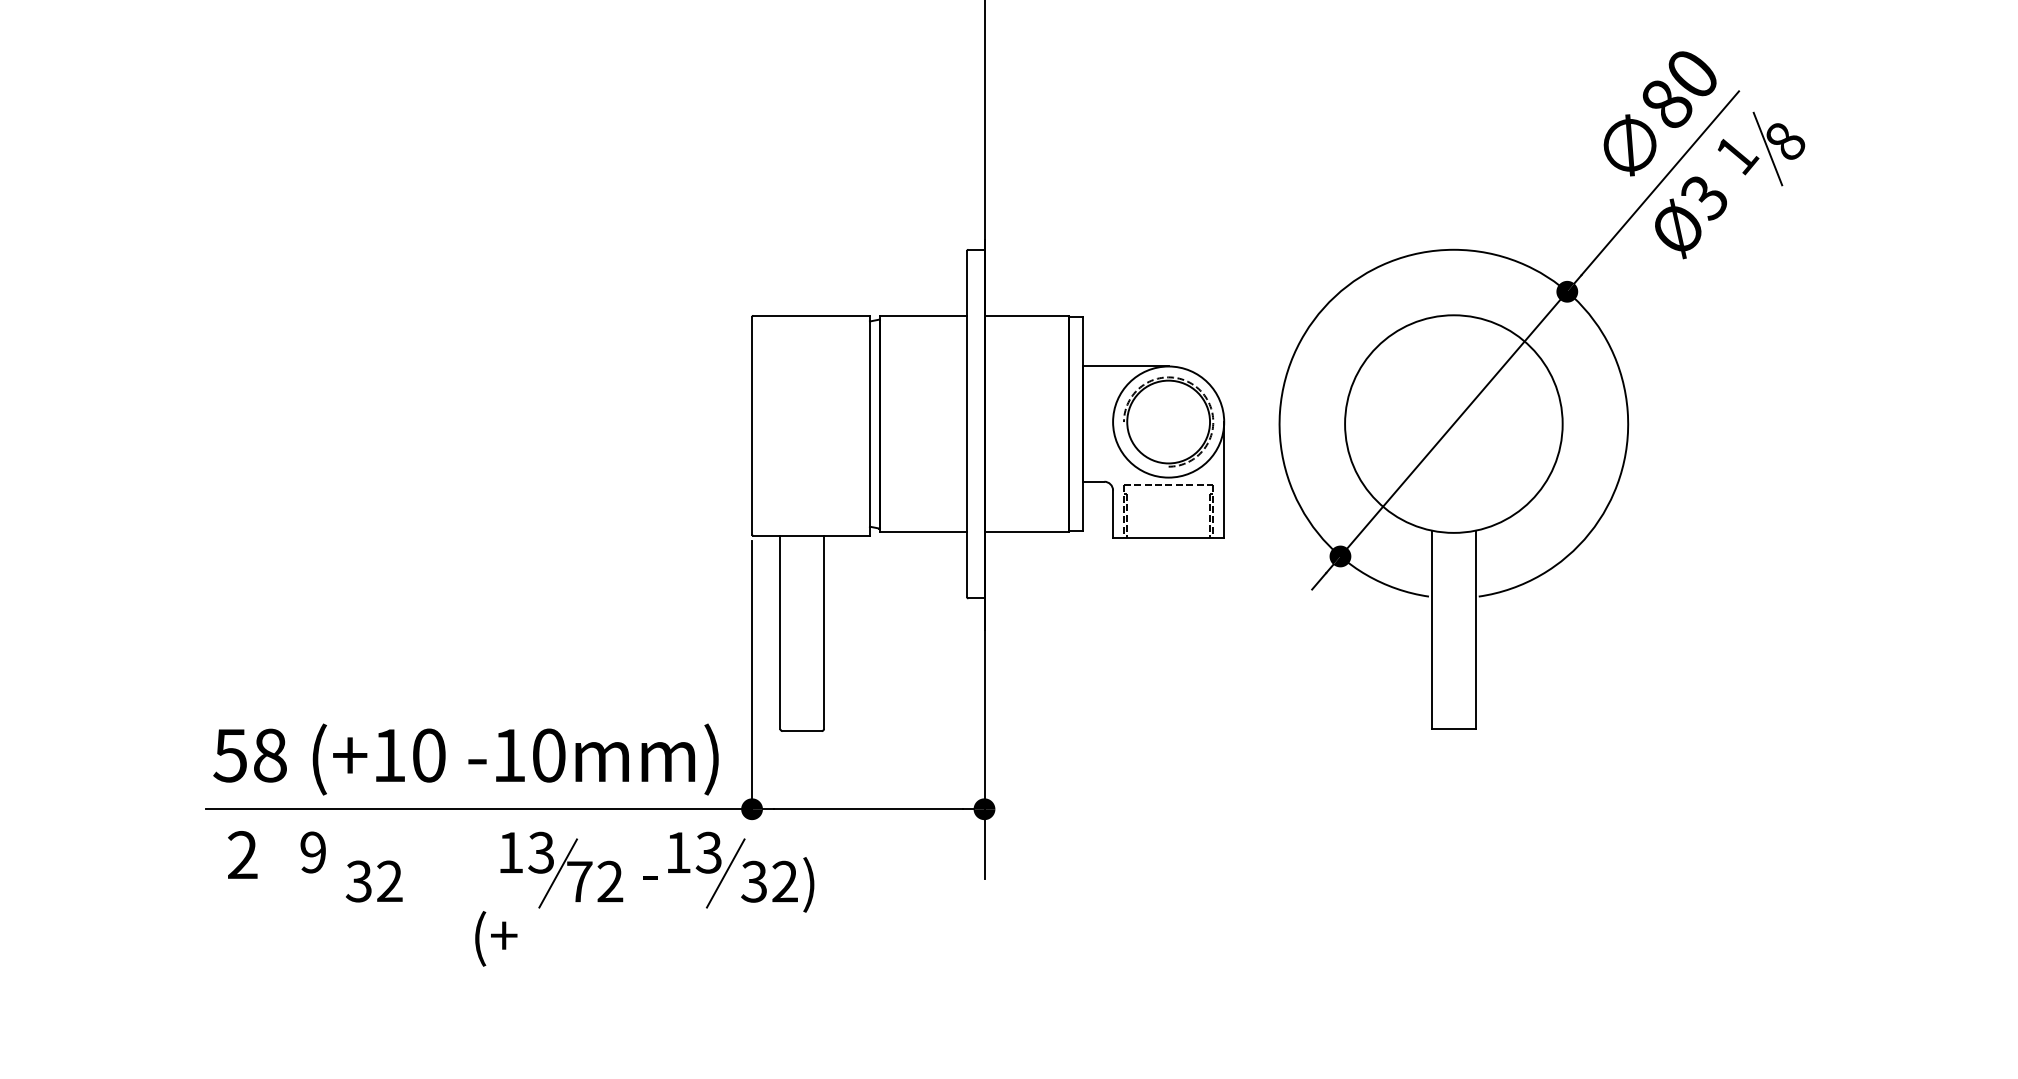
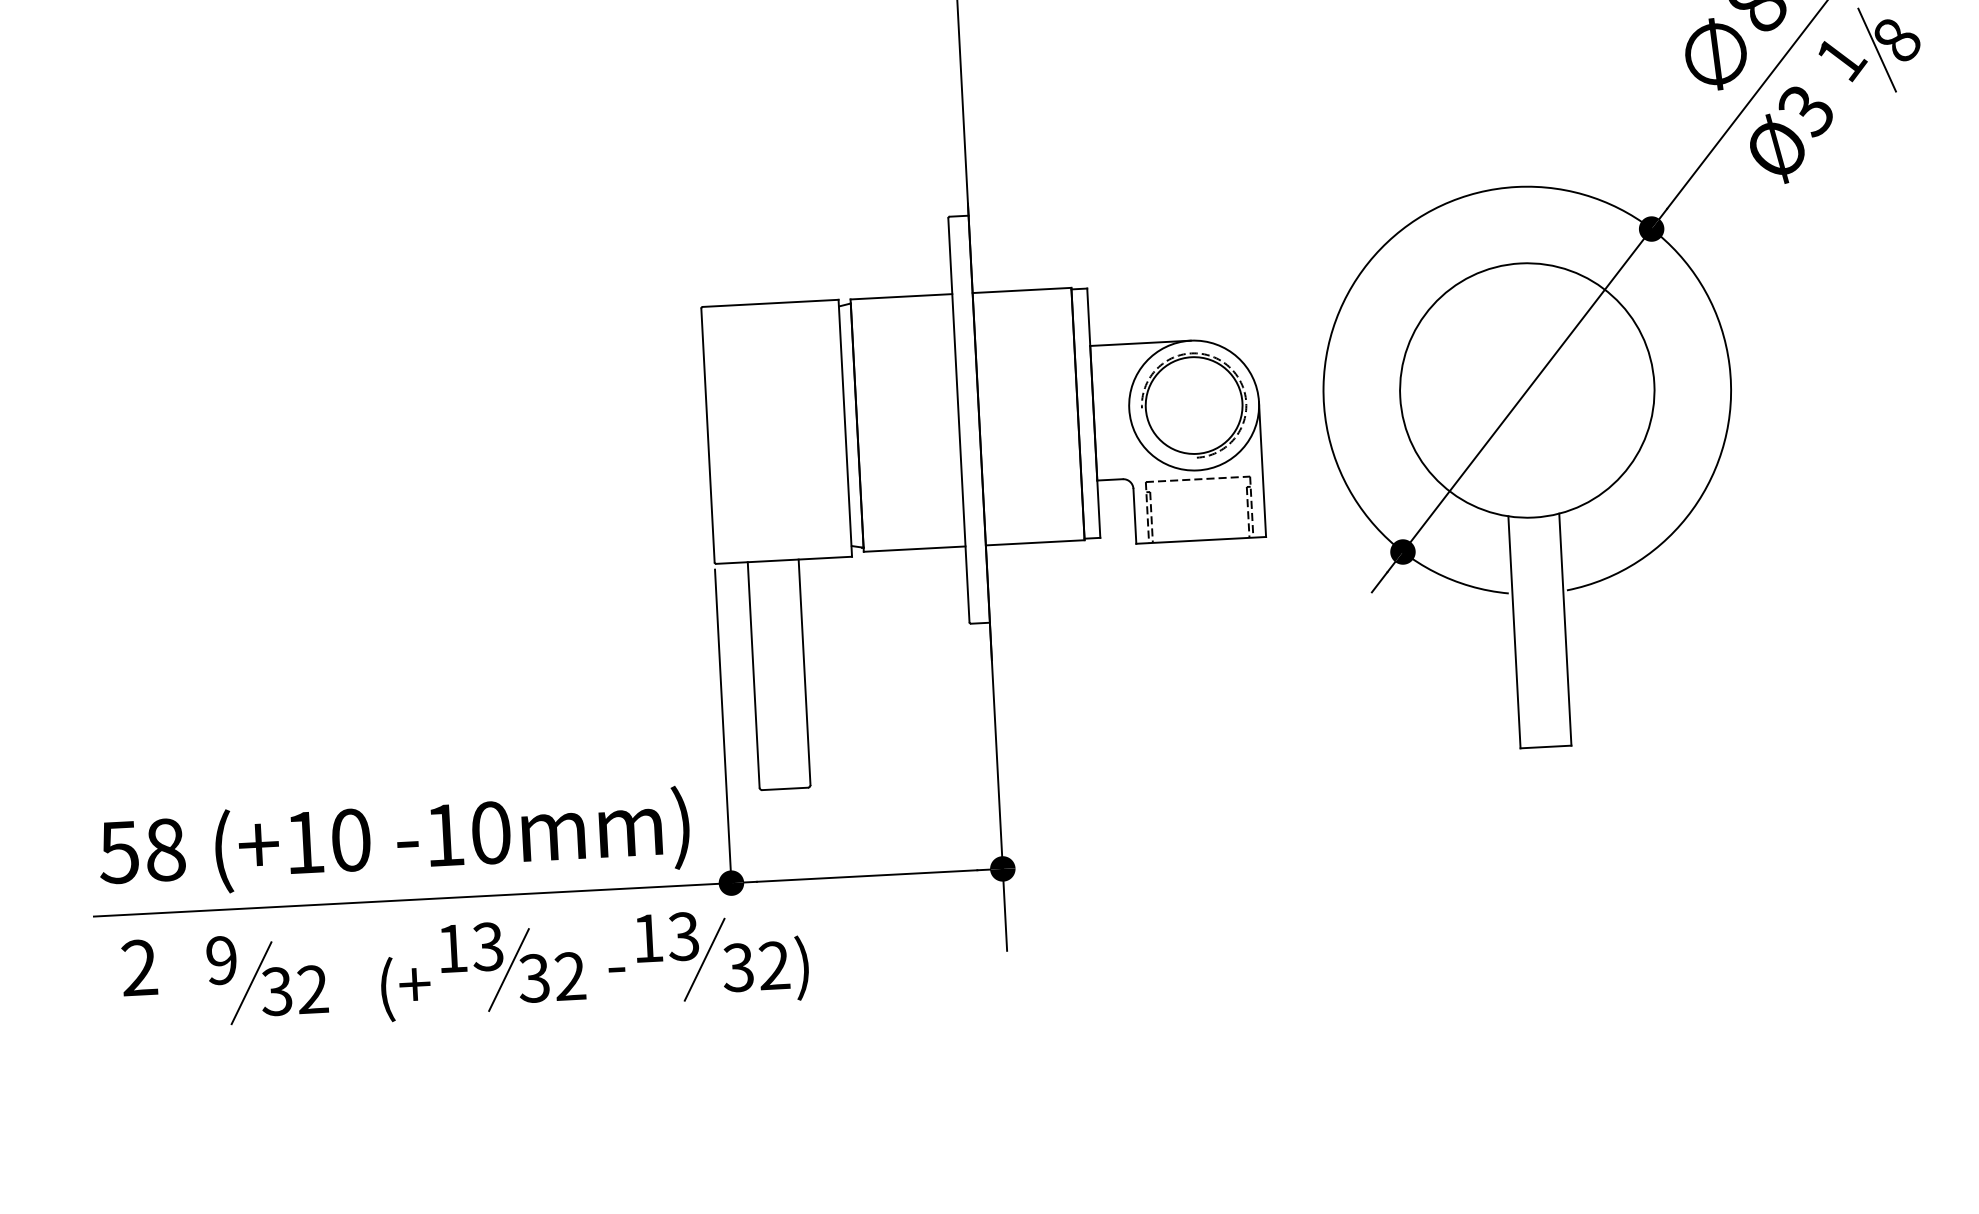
line: (337, 873) -> (251, 983), added
text: (579, 881) -> (534, 978), 72 -> 32
text: (496, 938) -> (406, 988), moved

